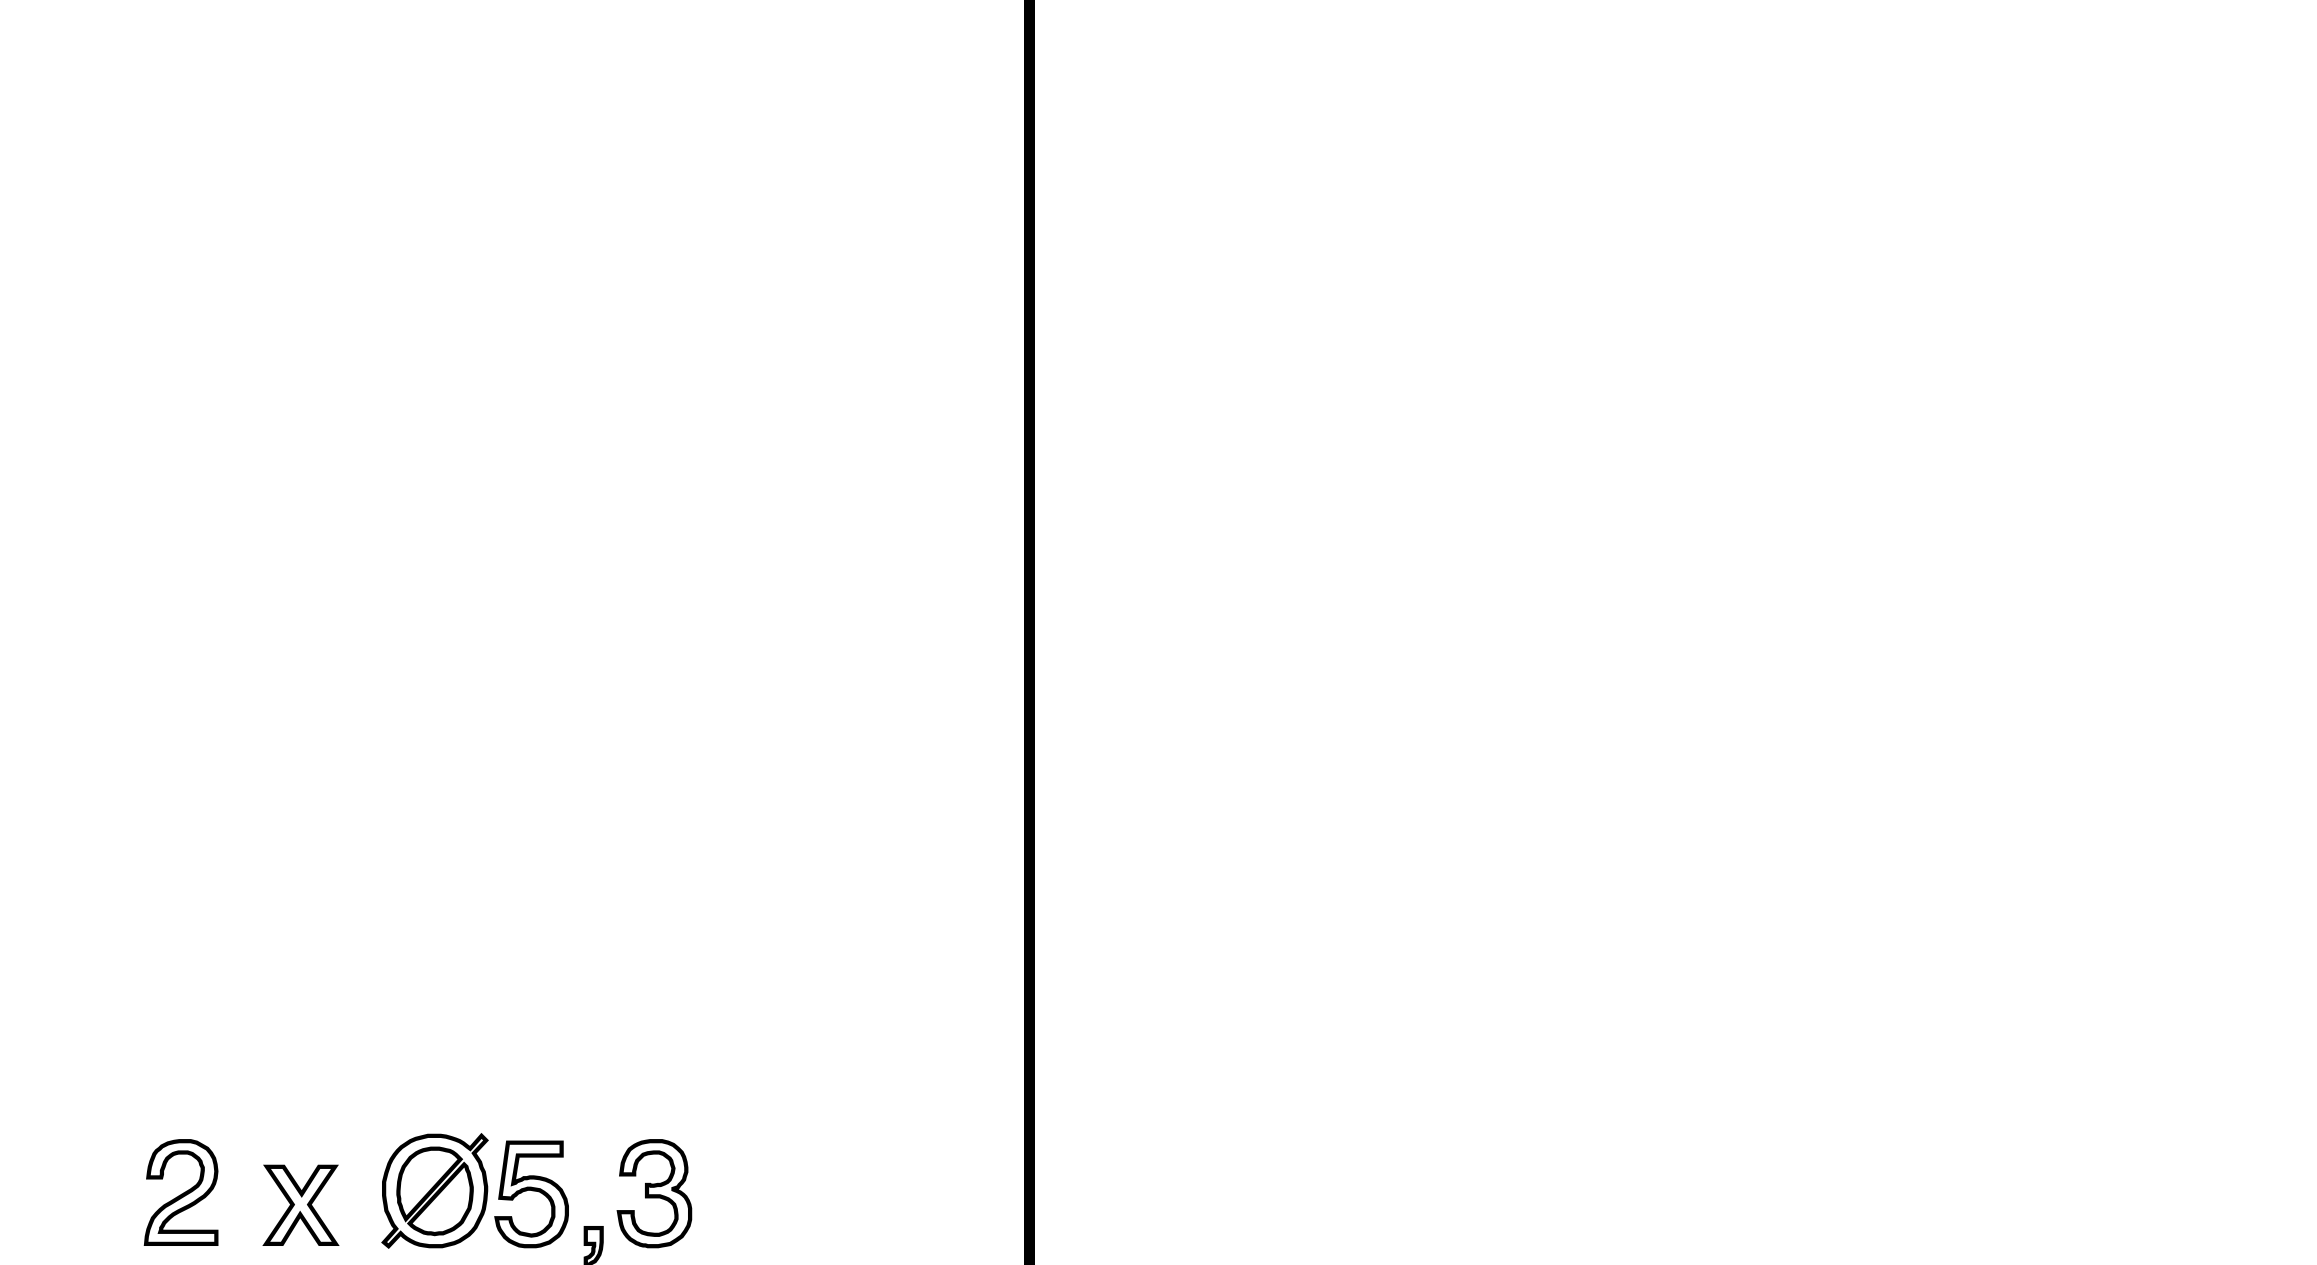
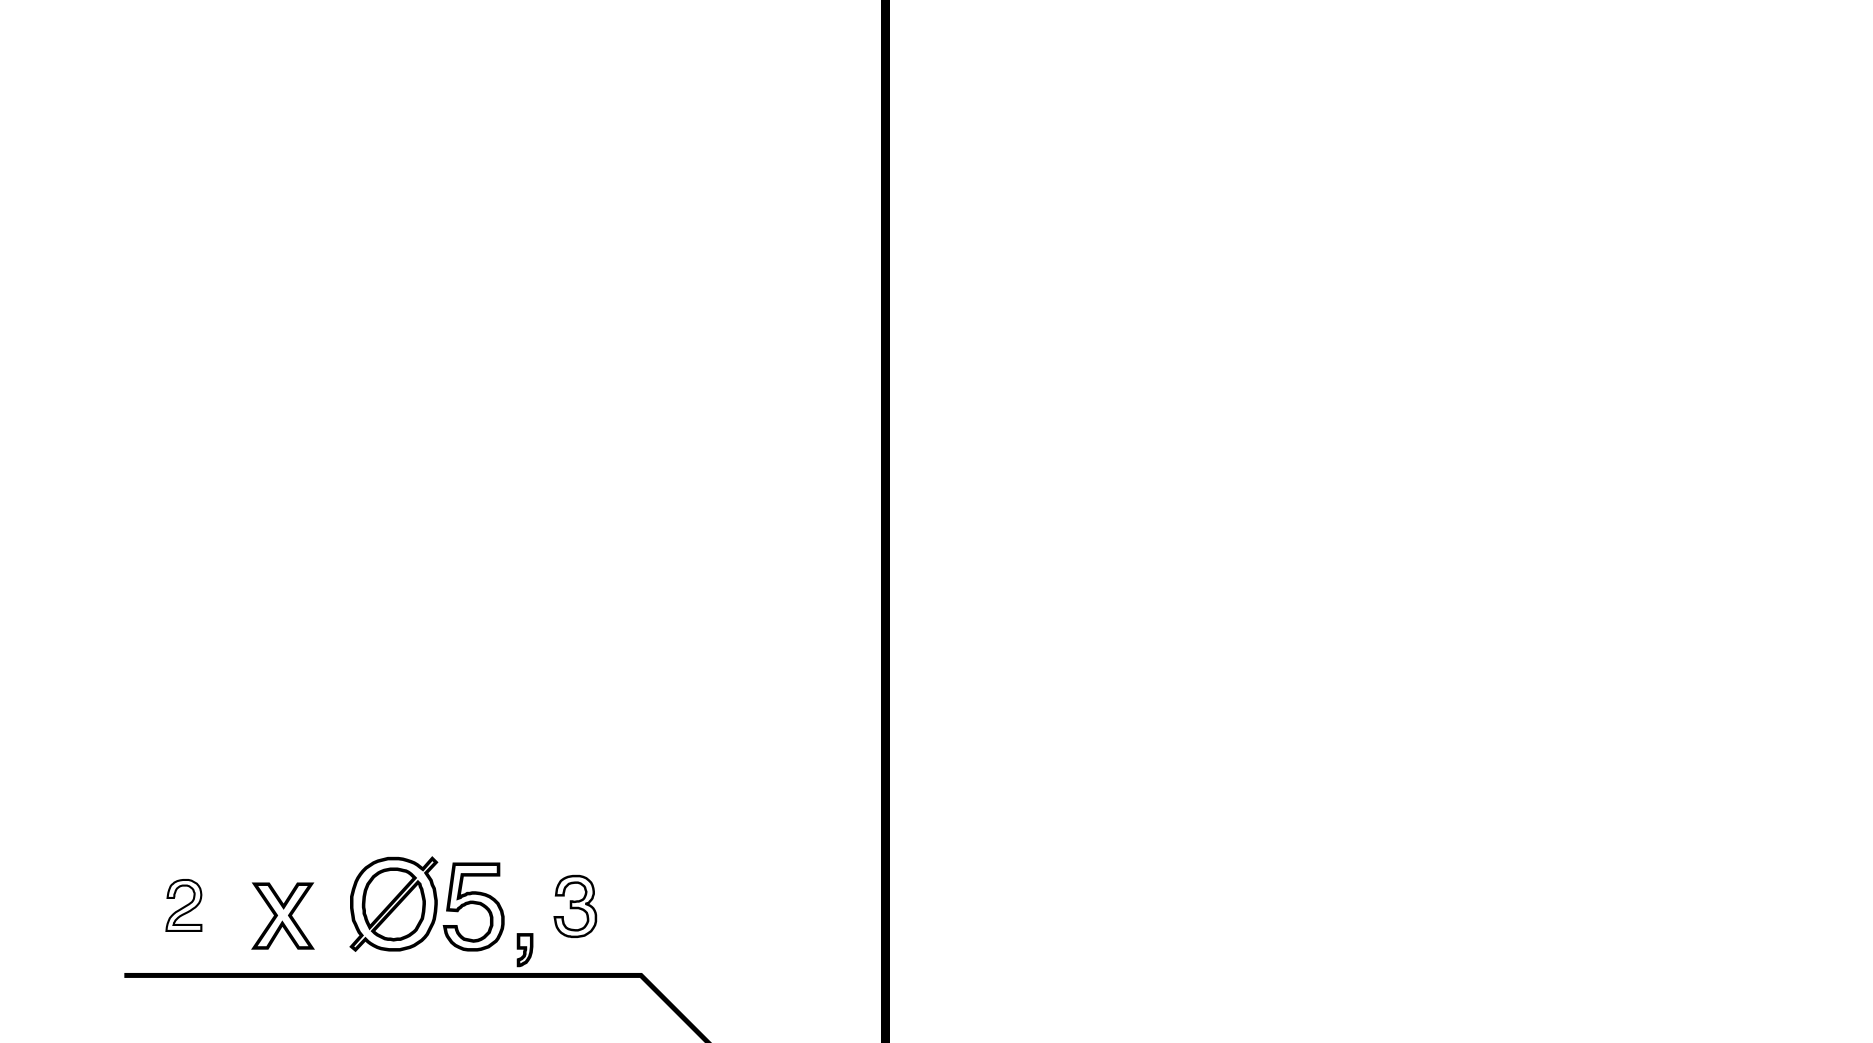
part: (180, 1192) -> (183, 905), size x0.6
part: (654, 1193) -> (575, 906), size x0.7

